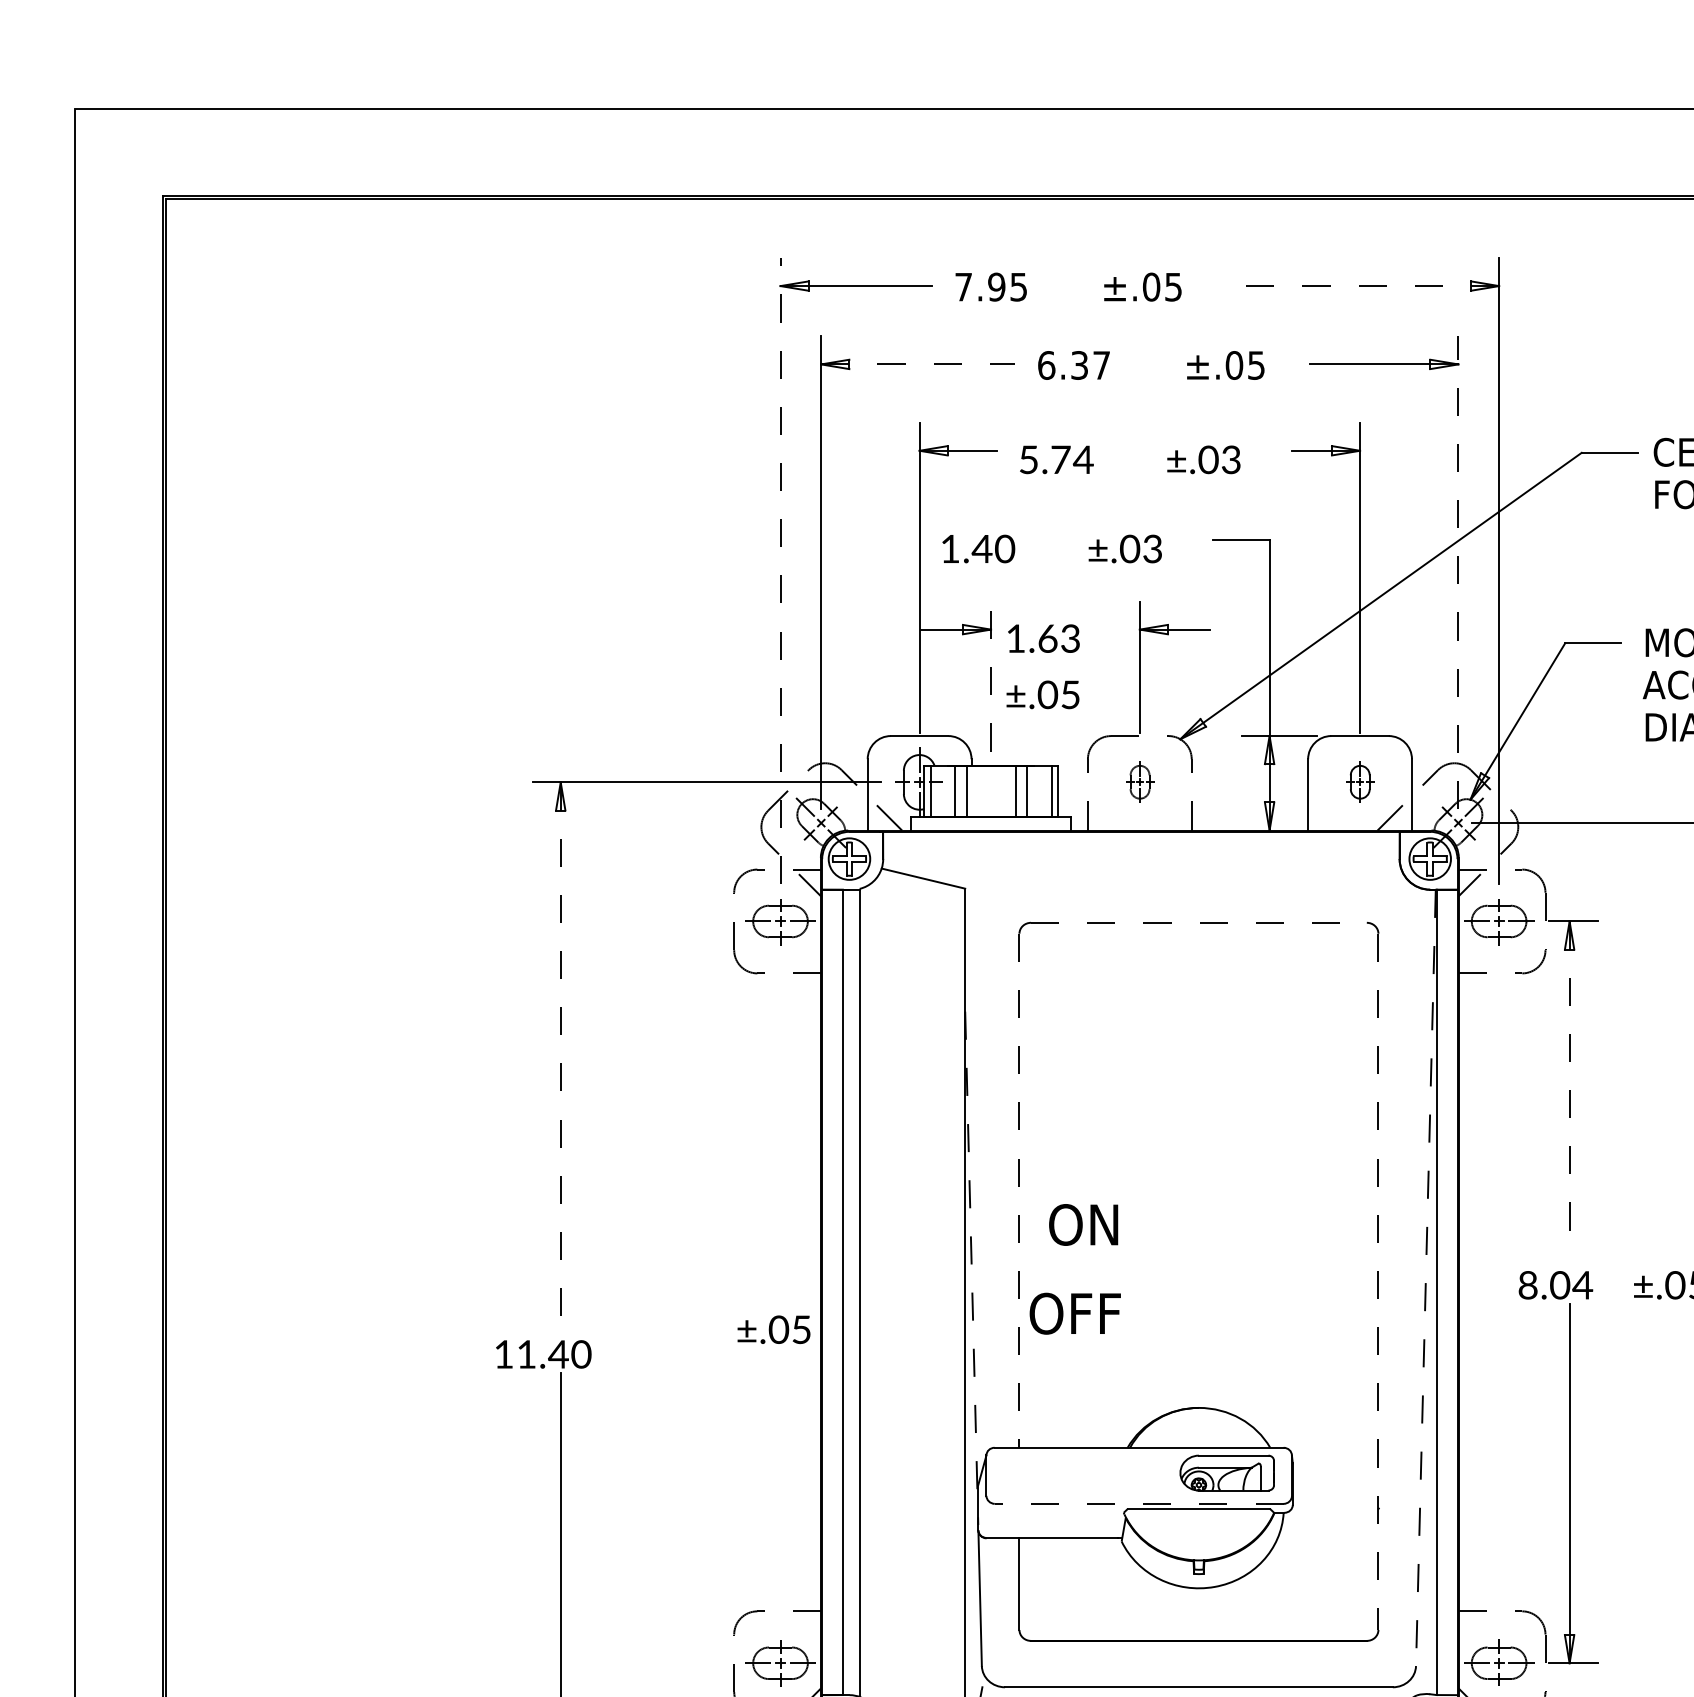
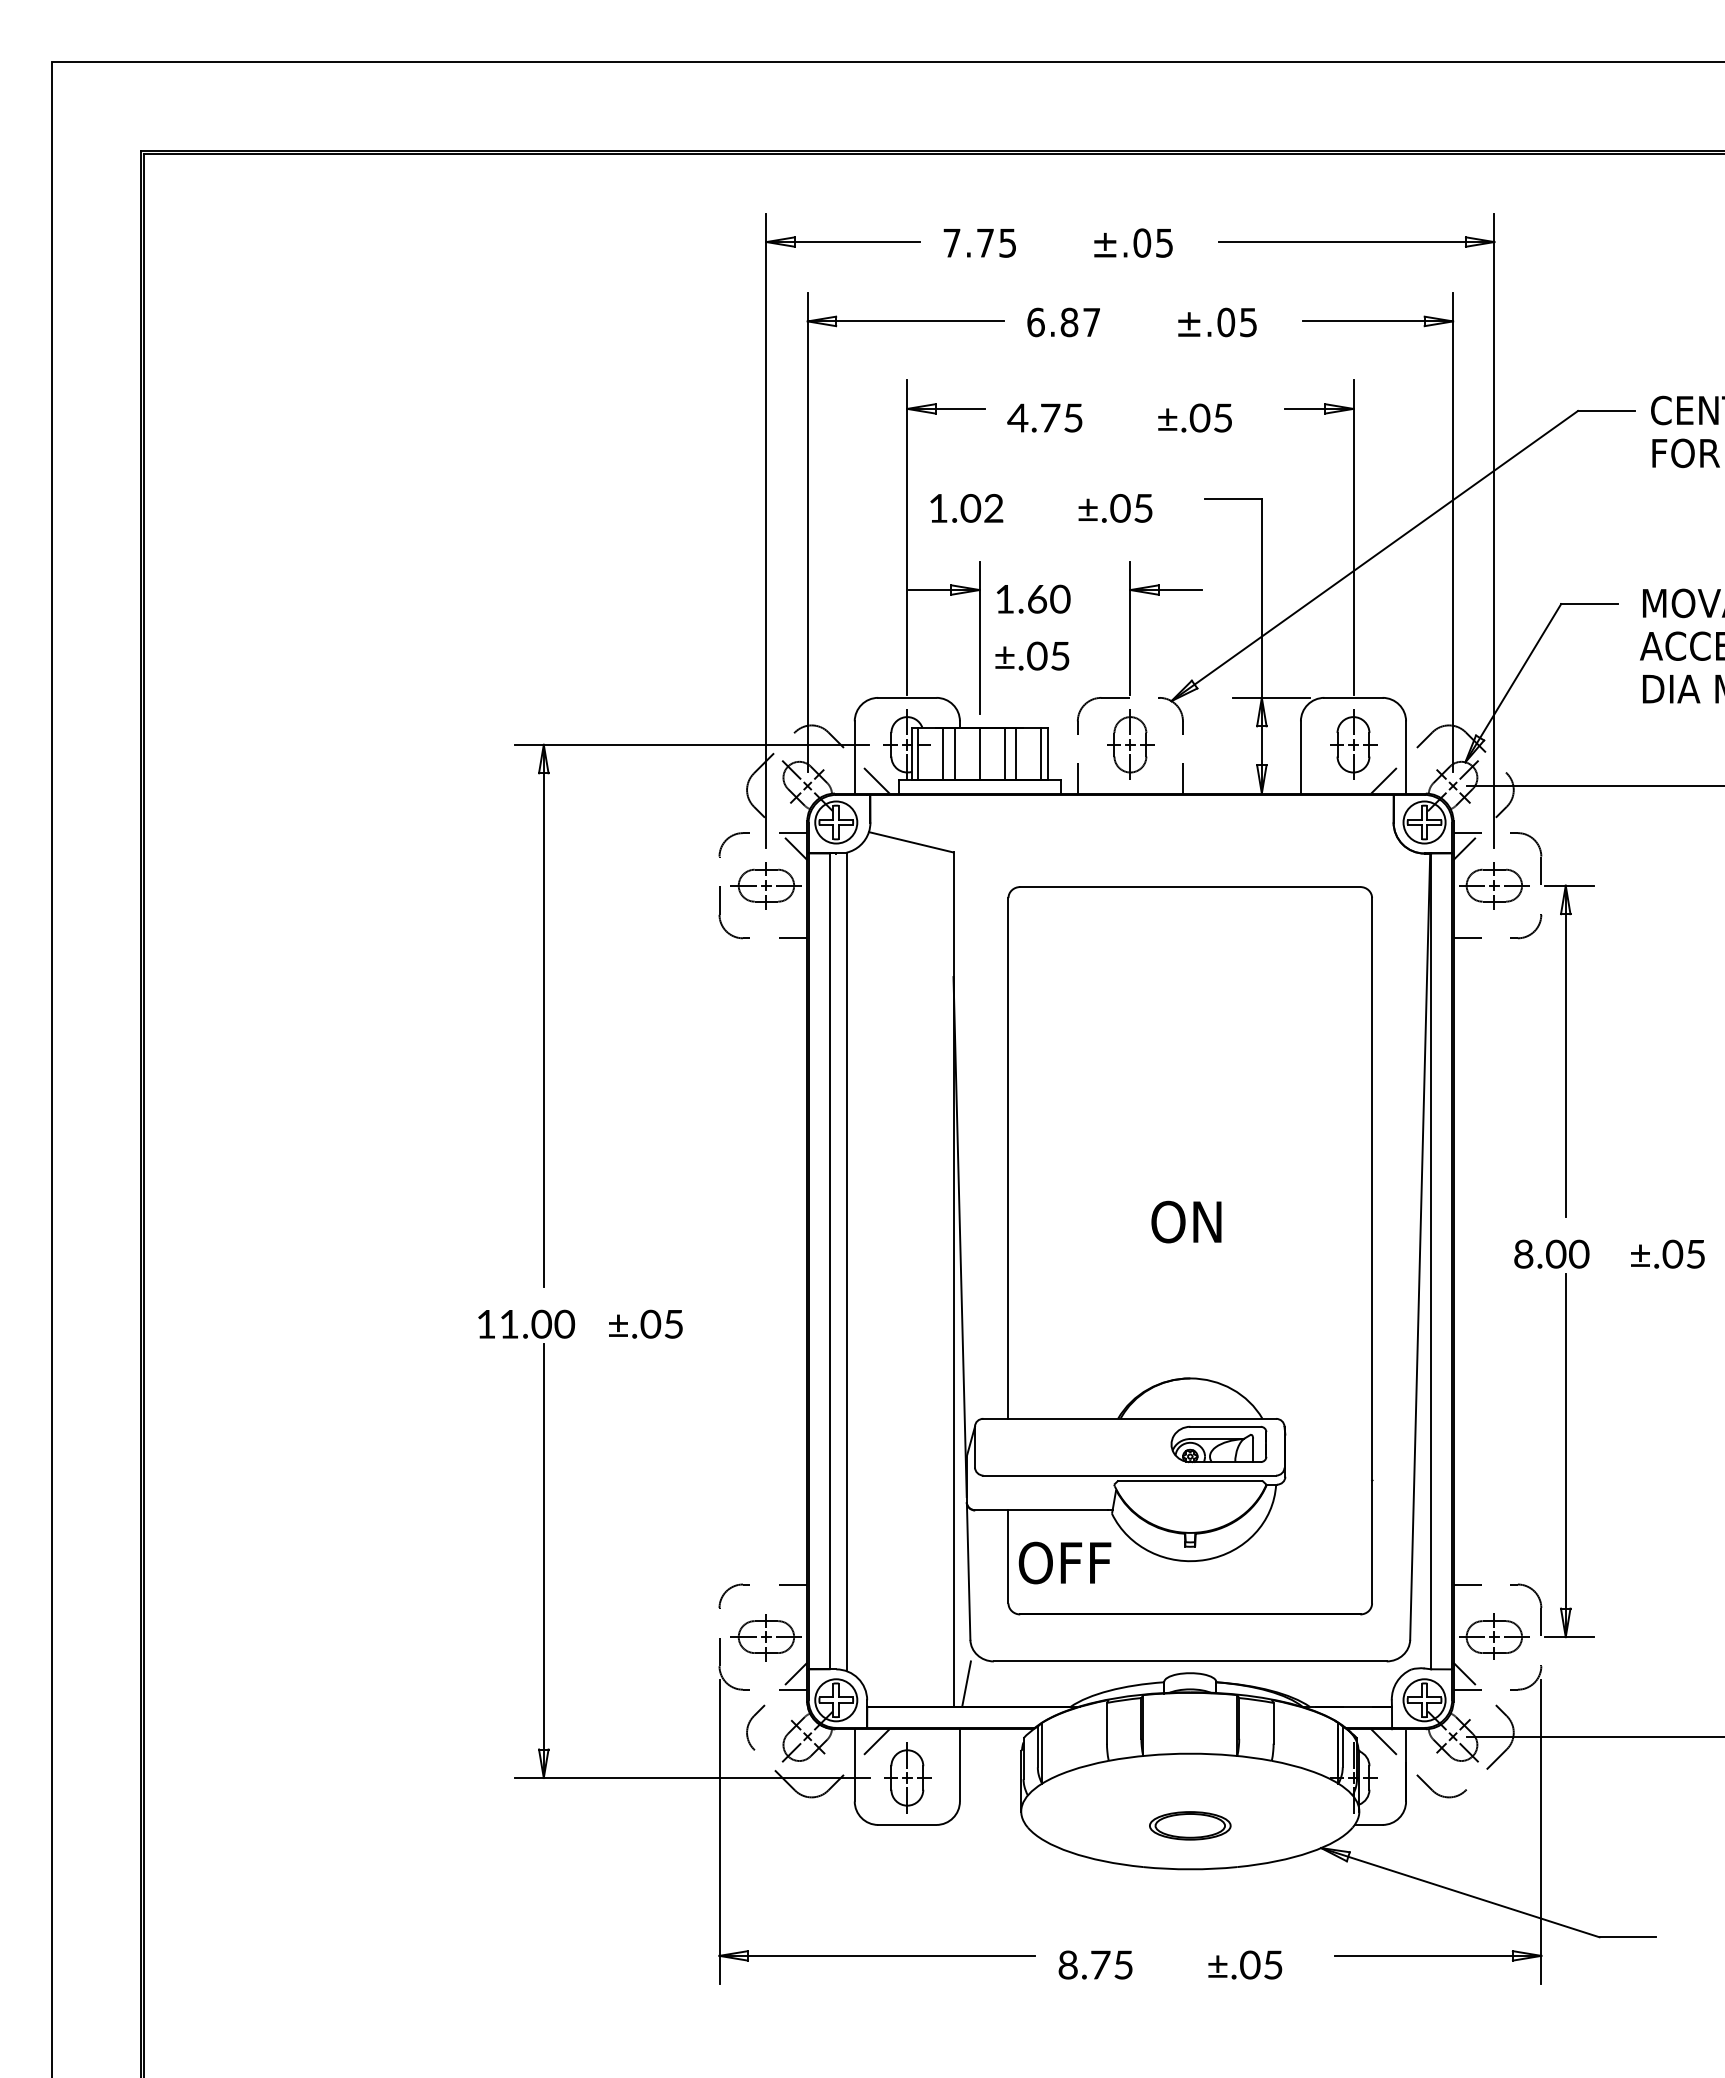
text: (996, 286) -> (985, 242), 7.95 -> 7.75
line: (1363, 286) -> (1356, 242), dashed -> solid
line: (917, 364) -> (905, 321), dashed -> solid
text: (1079, 365) -> (1069, 322), 6.37 -> 6.87
text: (1056, 459) -> (1045, 417), 5.74 -> 4.75
text: (1230, 459) -> (1222, 417), ±.03 -> ±.05
text: (1152, 548) -> (1143, 507), ±.03 -> ±.05
text: (993, 549) -> (982, 508), 1.40 -> 1.02
line: (780, 570) -> (766, 530), dashed -> solid
line: (1458, 571) -> (1453, 531), dashed -> solid
text: (1070, 638) -> (1060, 599), 1.63 -> 1.60
line: (990, 676) -> (979, 637), dashed -> solid
part: (1139, 782) -> (1130, 744), size x1.67
part: (1360, 782) -> (1353, 744), size x1.67
line: (990, 790) -> (979, 753), added
line: (1199, 923) -> (1190, 887), dashed -> solid
line: (560, 1049) -> (543, 1015), dashed -> solid
line: (1569, 1085) -> (1565, 1051), dashed -> solid
line: (1019, 1190) -> (1008, 1158), dashed -> solid
text: (1083, 1224) -> (1186, 1221), moved
line: (972, 1268) -> (960, 1237), dashed -> solid
line: (1426, 1278) -> (1420, 1247), dashed -> solid
line: (1378, 1281) -> (1372, 1250), dashed -> solid
text: (1582, 1284) -> (1578, 1253), 8.04 -> 8.00
text: (1074, 1313) -> (1064, 1562), moved
text: (773, 1328) -> (645, 1323), moved
text: (558, 1353) -> (541, 1323), 11.40 -> 11.00
line: (1138, 1503) -> (1129, 1475), dashed -> solid

